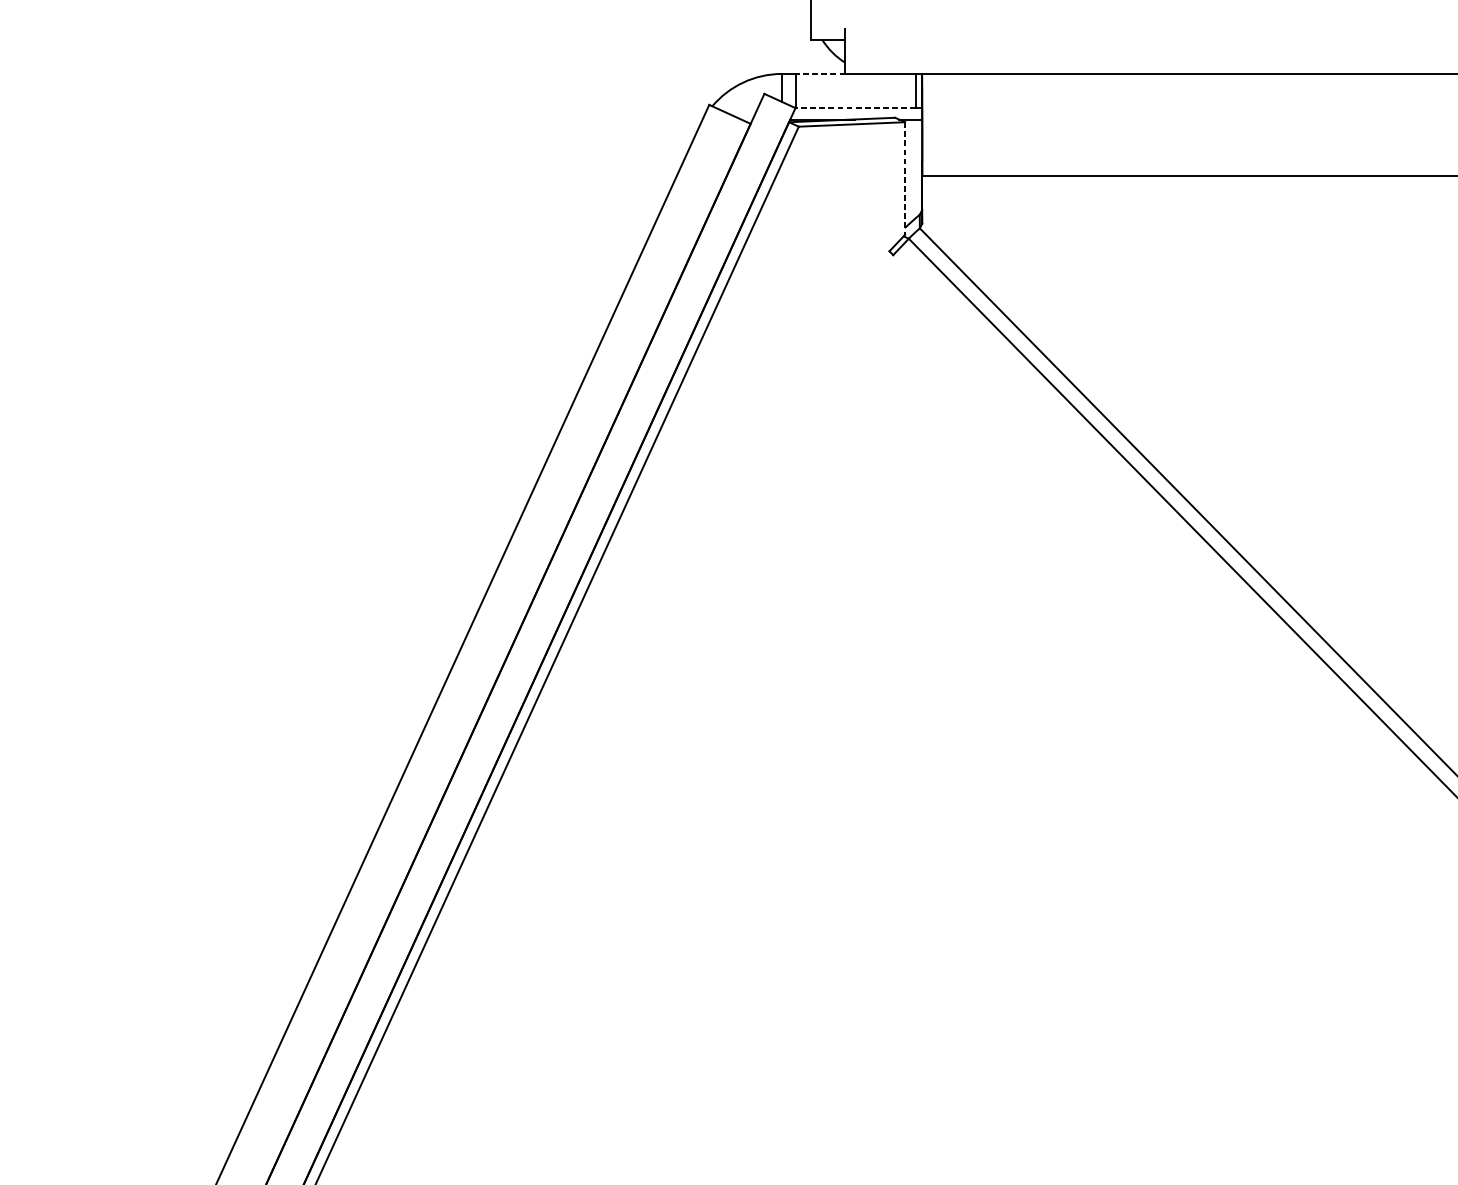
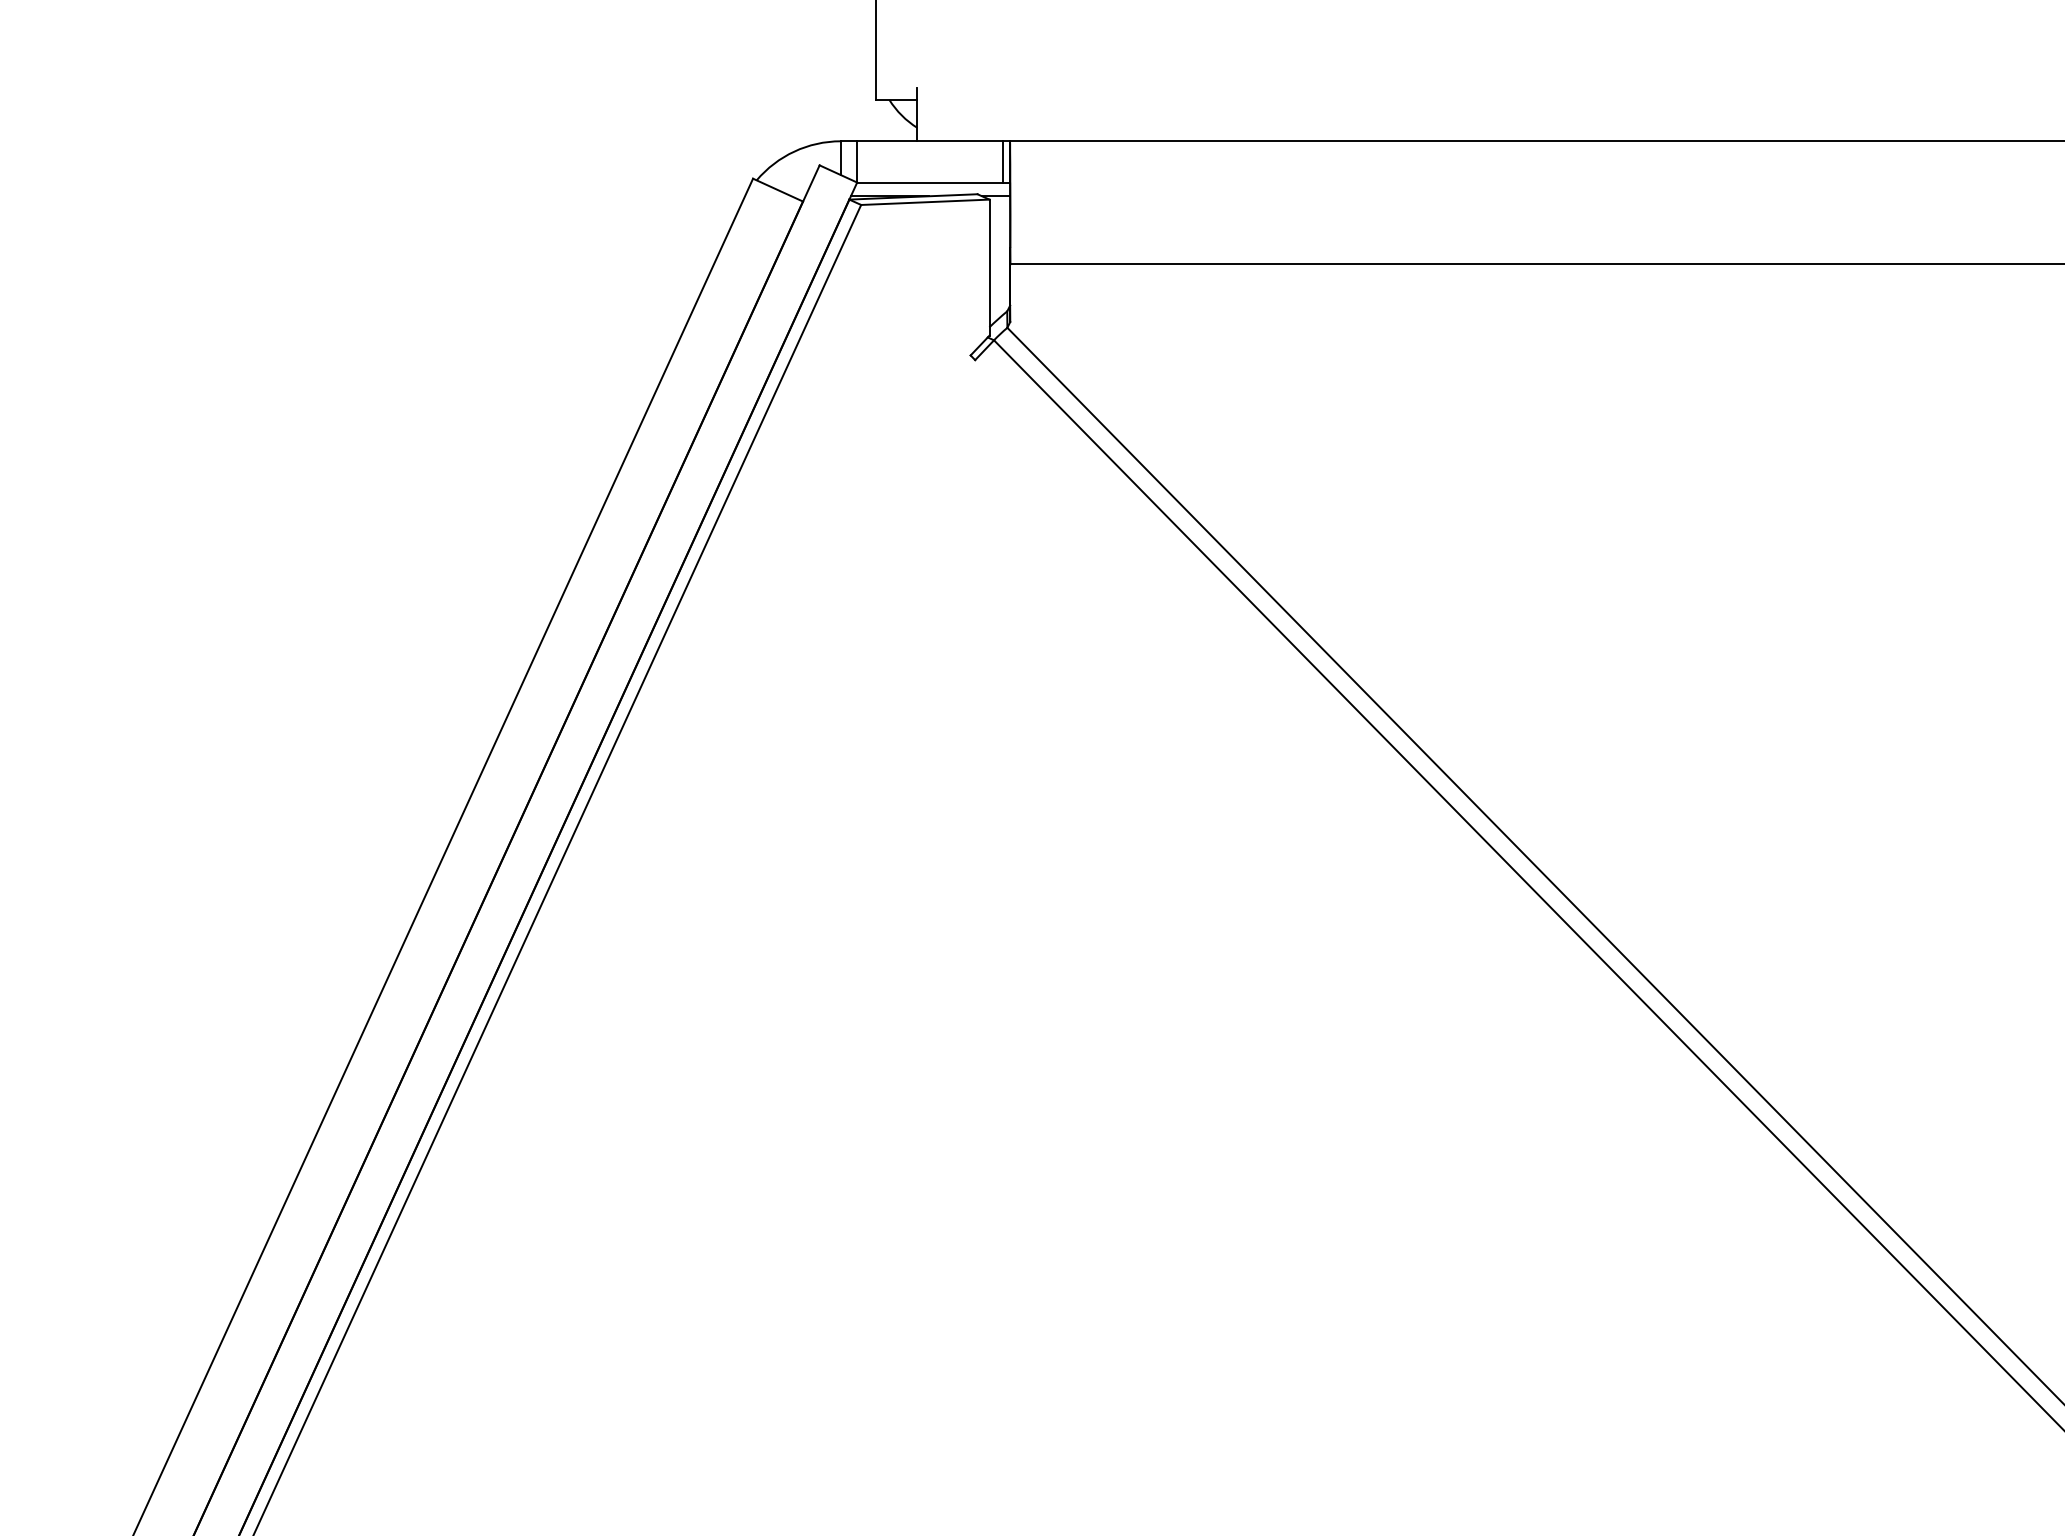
line: (819, 74) -> (886, 141), dashed -> solid
line: (856, 108) -> (930, 182), dashed -> solid
line: (905, 179) -> (989, 268), dashed -> solid

